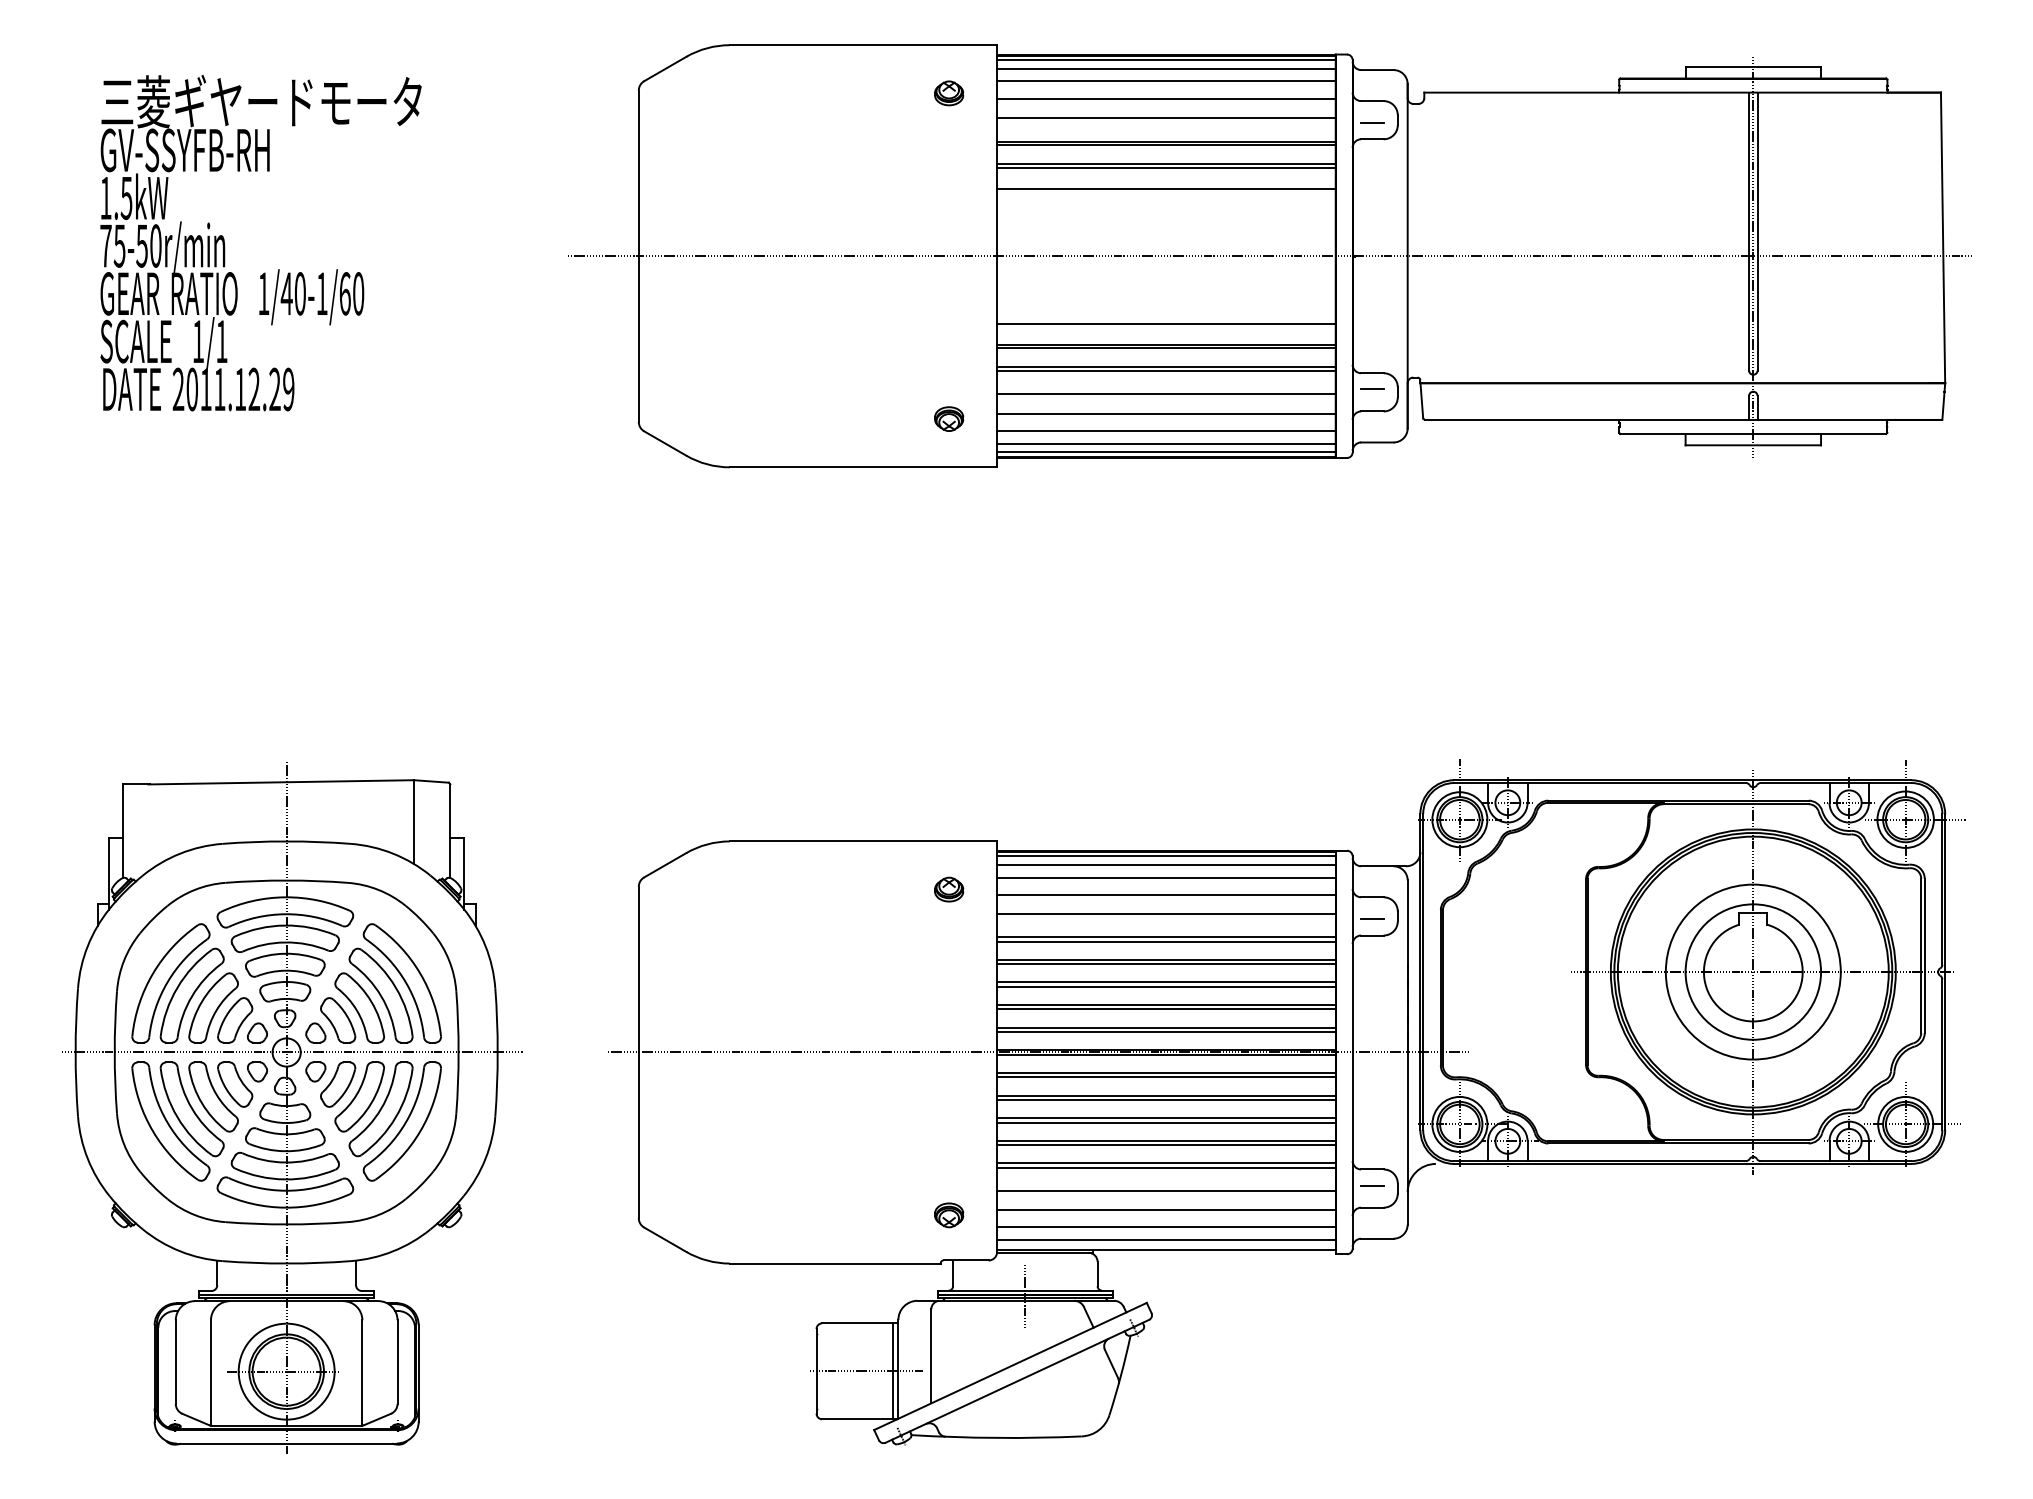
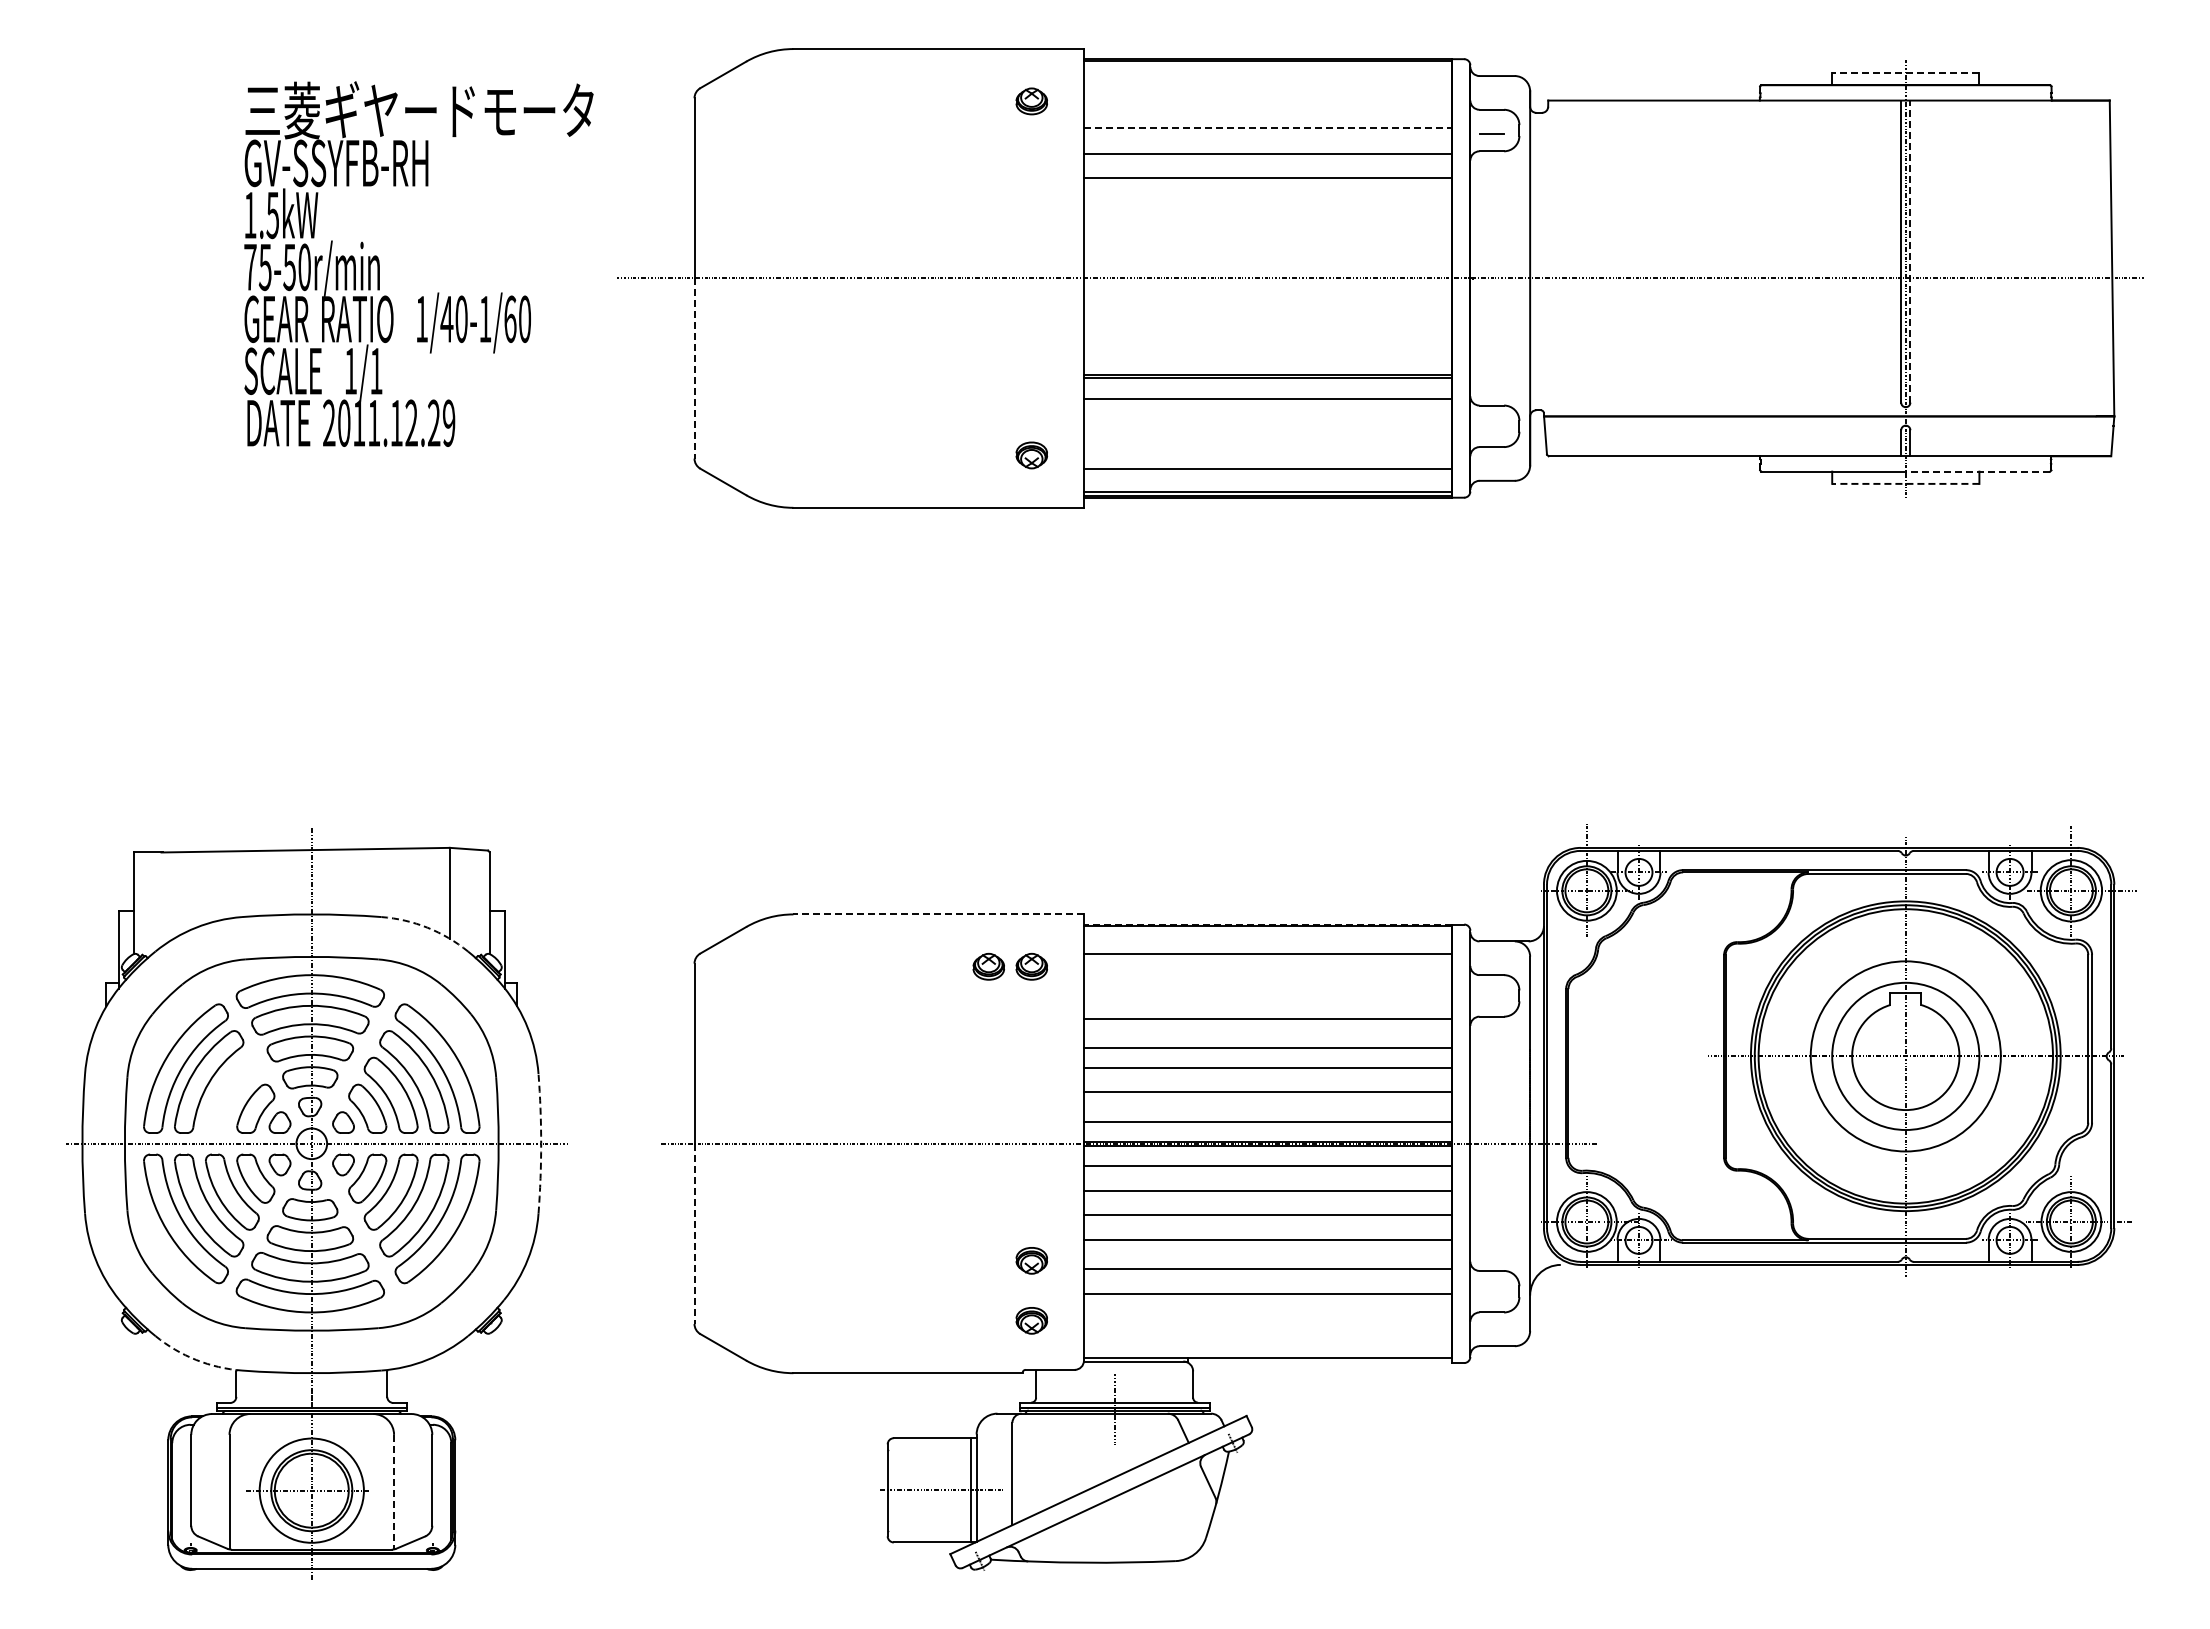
line: (1166, 60) -> (1267, 65), removed
line: (1753, 66) -> (1905, 72), solid -> dashed
line: (1166, 68) -> (1267, 74), removed
line: (1166, 81) -> (1267, 88), removed
line: (1166, 98) -> (1267, 107), removed
line: (1166, 118) -> (1267, 128), solid -> dashed
line: (1166, 144) -> (1267, 157), removed
line: (1166, 167) -> (1267, 182), removed
line: (1166, 188) -> (1267, 204), removed
line: (1757, 231) -> (1910, 251), solid -> dashed
text: (260, 242) -> (418, 263), moved
line: (1166, 324) -> (1267, 352), removed
line: (638, 340) -> (694, 369), solid -> dashed
line: (1166, 370) -> (1267, 402), removed
line: (1372, 389) -> (1491, 423), removed
line: (1166, 394) -> (1267, 428), removed
line: (1166, 413) -> (1267, 449), removed
line: (1819, 433) -> (1977, 471), solid -> dashed
line: (1166, 444) -> (1267, 482), removed
line: (1753, 444) -> (1905, 483), solid -> dashed
line: (863, 841) -> (938, 914), solid -> dashed
line: (1166, 850) -> (1267, 924), solid -> dashed
arc: (393, 853) -> (427, 927), solid -> dashed
line: (1166, 856) -> (1267, 930), removed
line: (1166, 864) -> (1267, 939), removed
part: (909, 889) -> (988, 966), added
line: (1166, 894) -> (1267, 972), removed
line: (1166, 914) -> (1267, 993), removed
line: (1372, 919) -> (1491, 999), removed
line: (1166, 941) -> (1267, 1023), removed
line: (1166, 960) -> (1267, 1043), removed
line: (1166, 986) -> (1267, 1072), removed
part: (213, 1007) -> (232, 1094), removed
line: (1166, 1009) -> (1267, 1097), removed
line: (1166, 1027) -> (1267, 1116), removed
arc: (498, 1052) -> (541, 1143), solid -> dashed
line: (1166, 1077) -> (1267, 1170), removed
line: (1166, 1100) -> (1267, 1195), removed
line: (1166, 1122) -> (1267, 1219), removed
line: (638, 1135) -> (694, 1234), solid -> dashed
line: (1166, 1145) -> (1267, 1244), removed
part: (948, 1159) -> (1031, 1260), added
line: (1166, 1163) -> (1267, 1264), removed
line: (1372, 1185) -> (1491, 1288), removed
line: (1166, 1210) -> (1267, 1315), removed
line: (1166, 1227) -> (1267, 1333), removed
line: (1166, 1239) -> (1267, 1347), removed
arc: (180, 1250) -> (196, 1359), solid -> dashed
line: (362, 1373) -> (394, 1492), solid -> dashed

